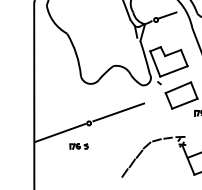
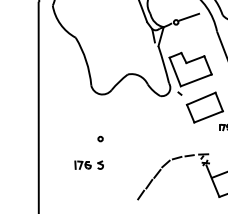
line: (118, 112) -> (133, 126), removed
line: (60, 132) -> (68, 149), removed
part: (78, 146) -> (88, 165), size x1.4

